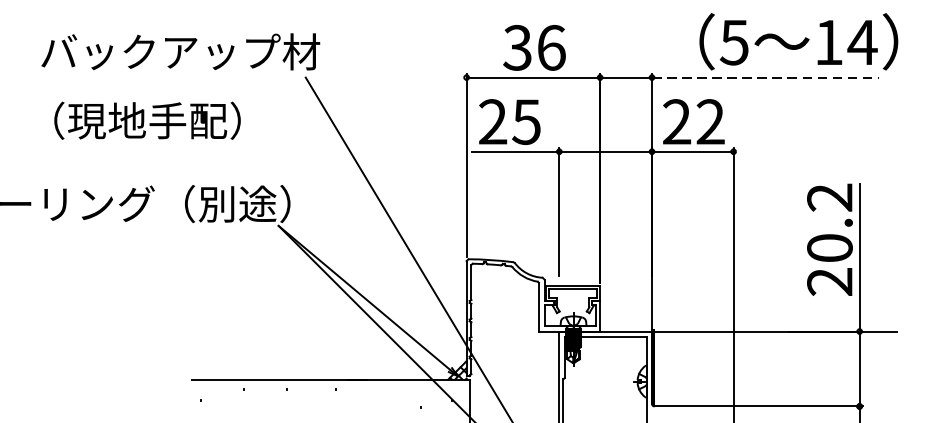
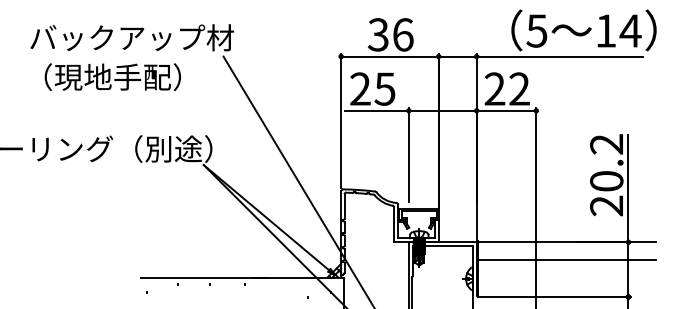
line: (766, 77) -> (560, 56), dashed -> solid
text: (147, 119) -> (112, 76), moved
line: (774, 355) -> (566, 259), added

